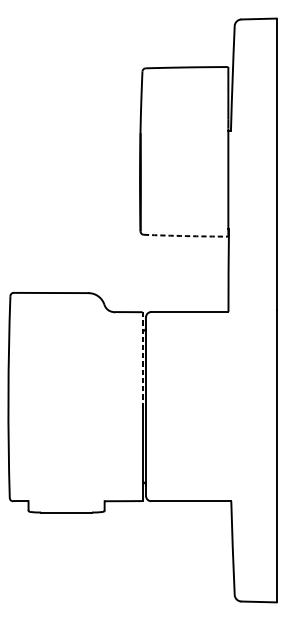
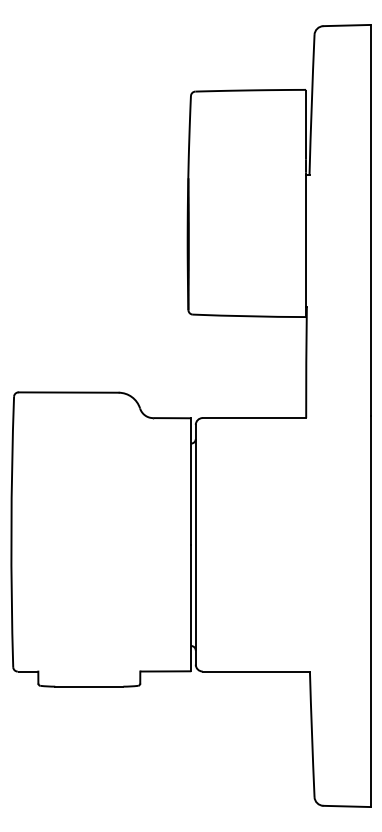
arc: (186, 236) -> (249, 316), dashed -> solid
line: (142, 360) -> (191, 482), dashed -> solid

